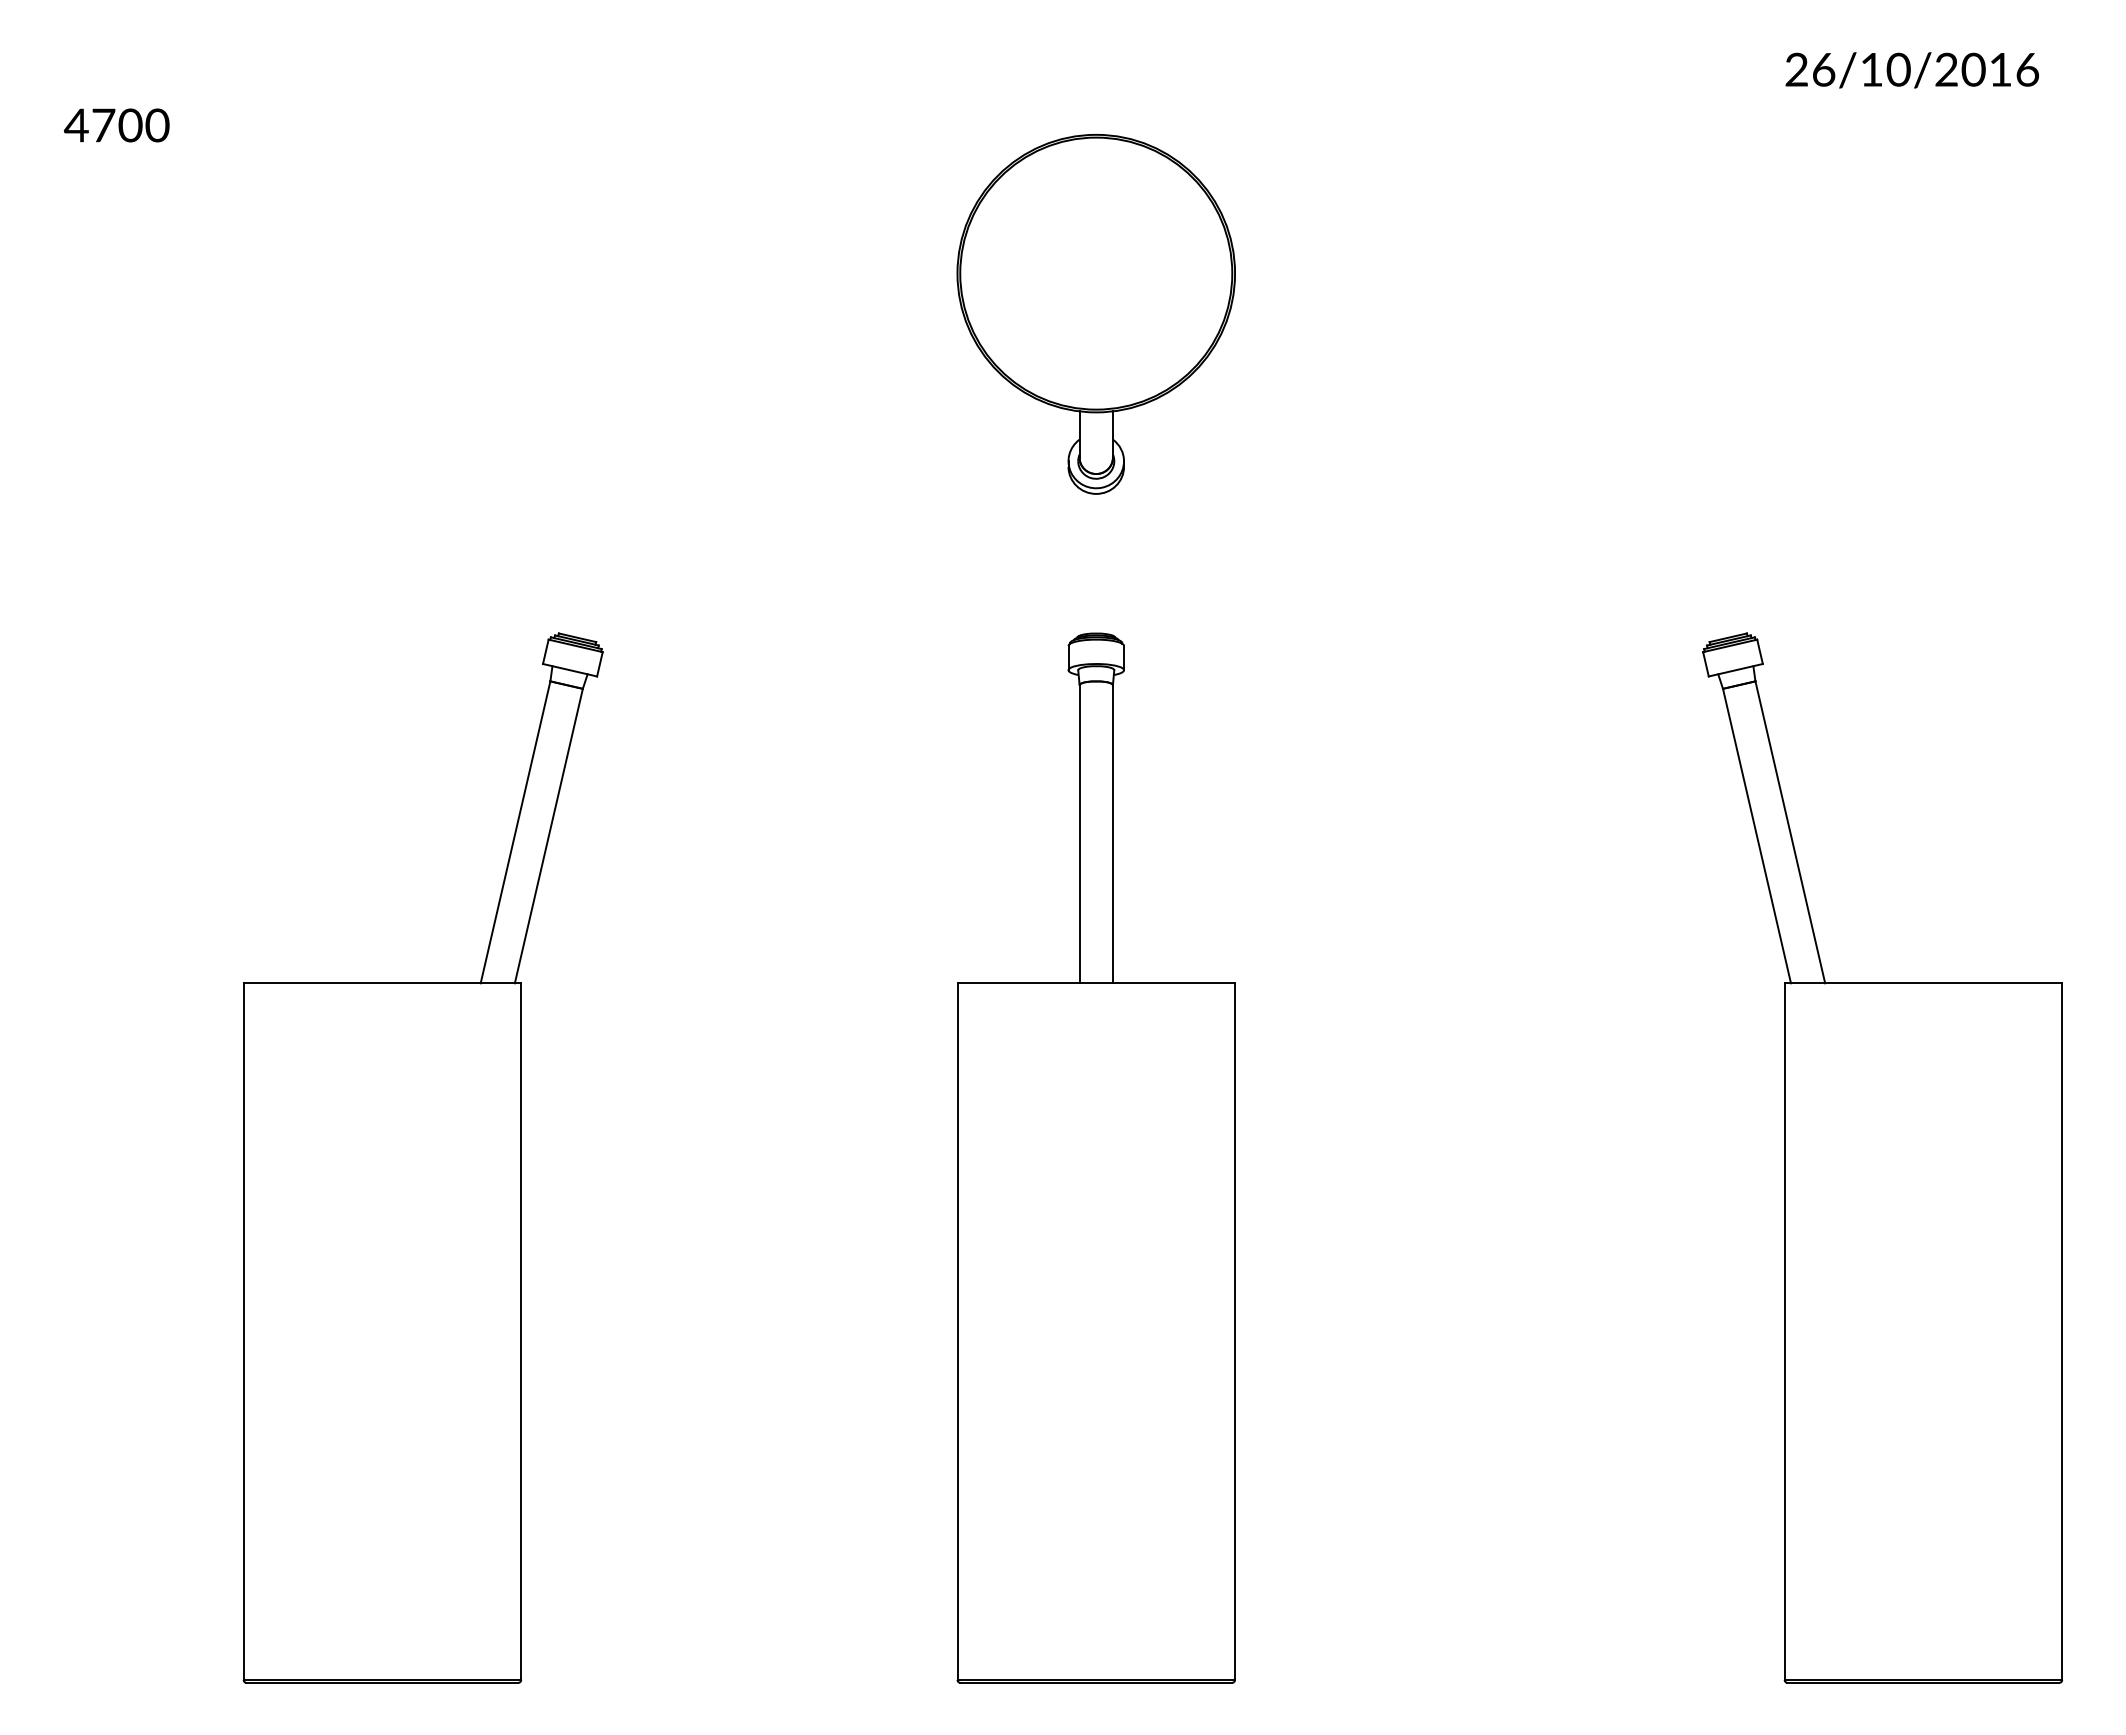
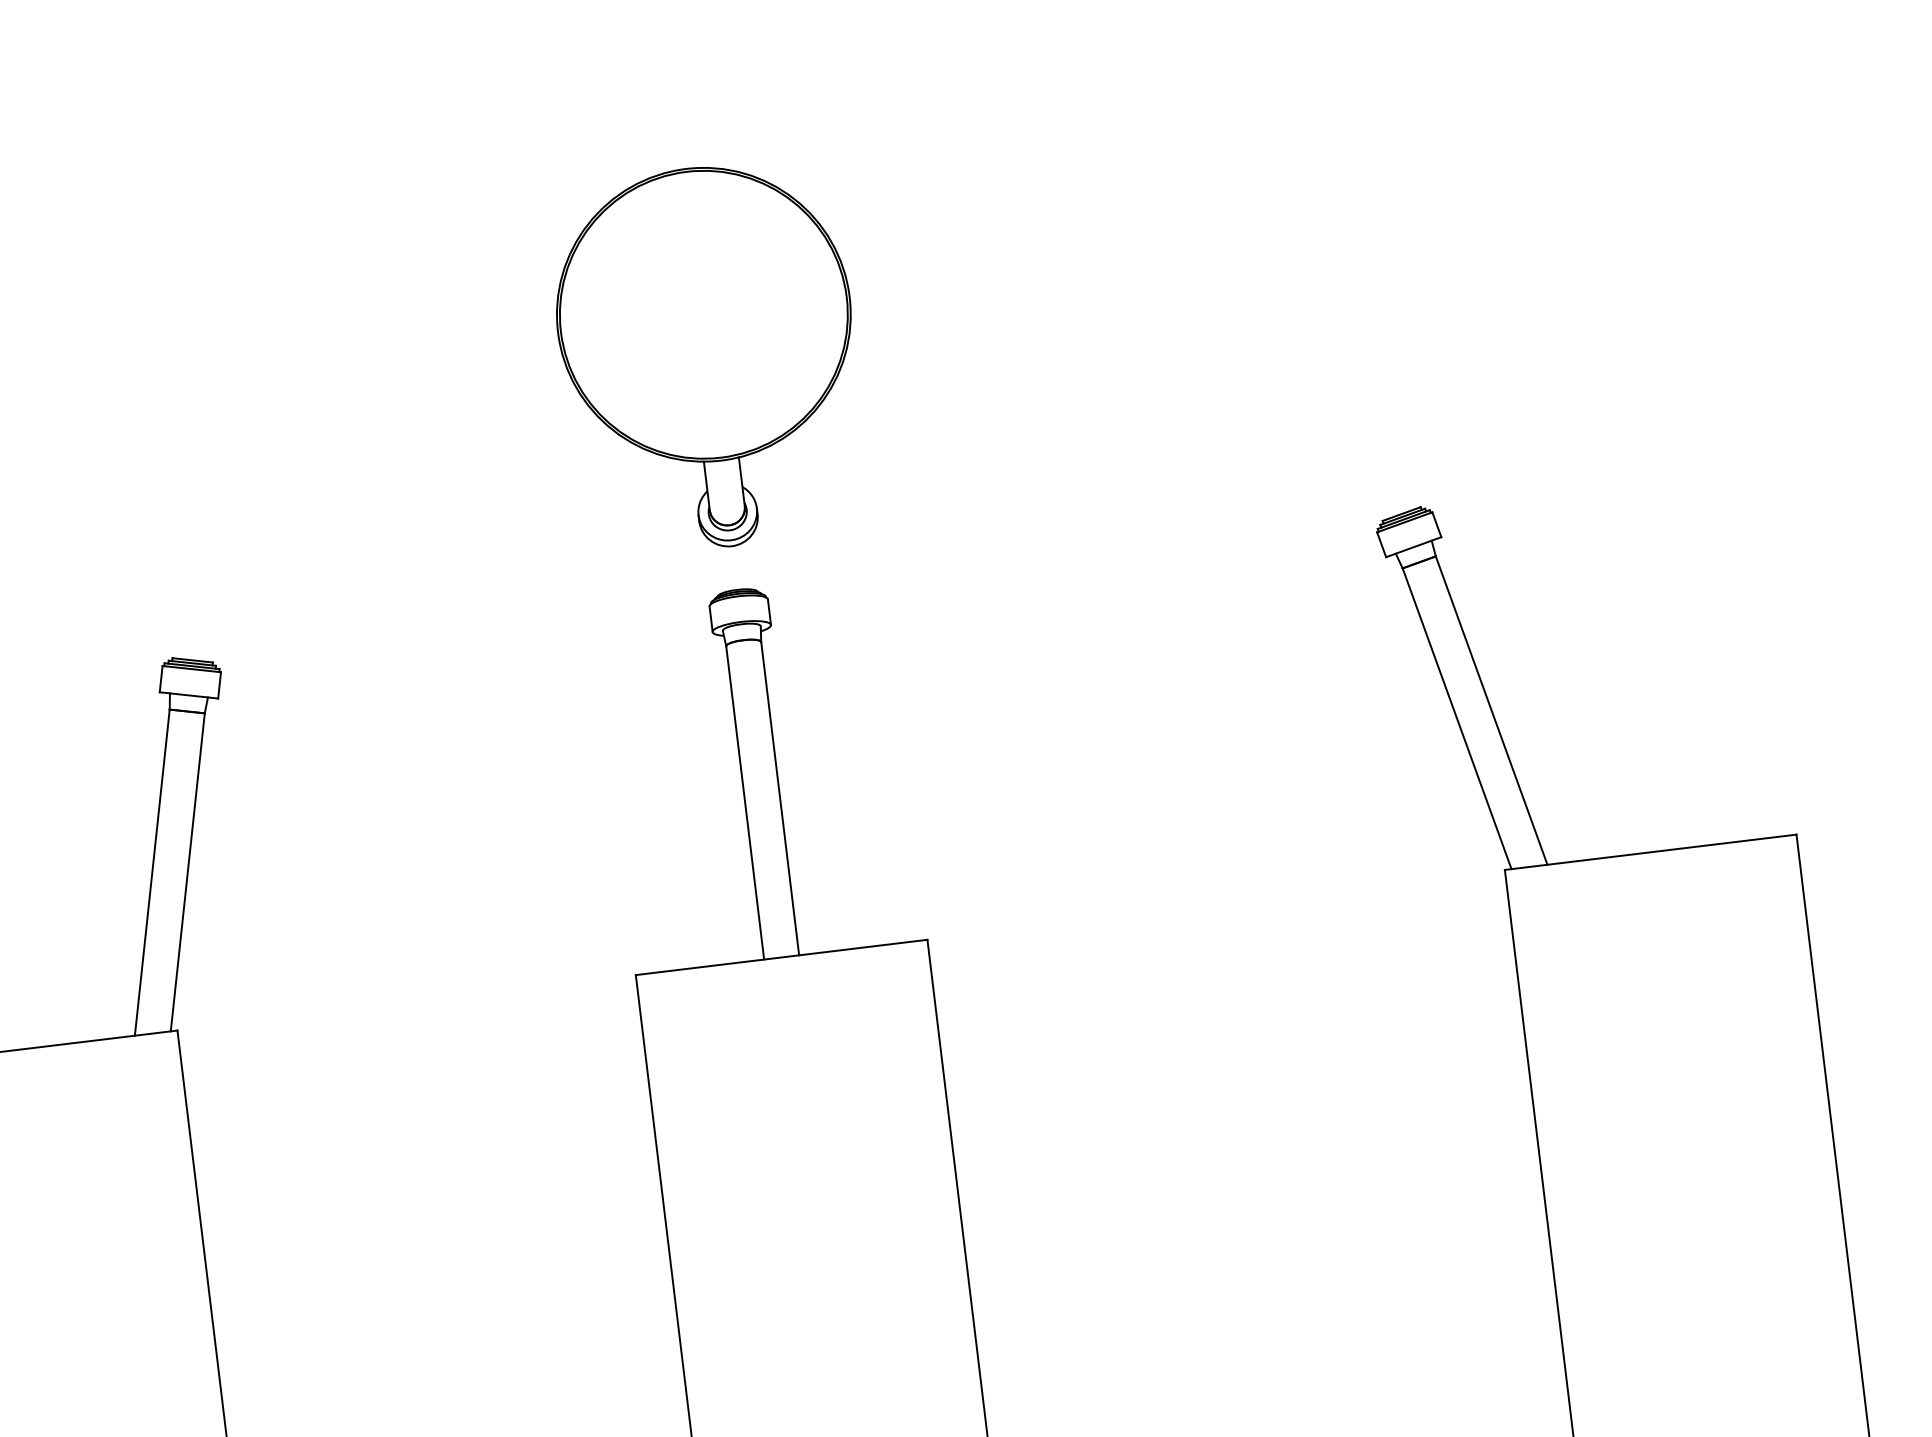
part: (1095, 314) -> (708, 357), moved

